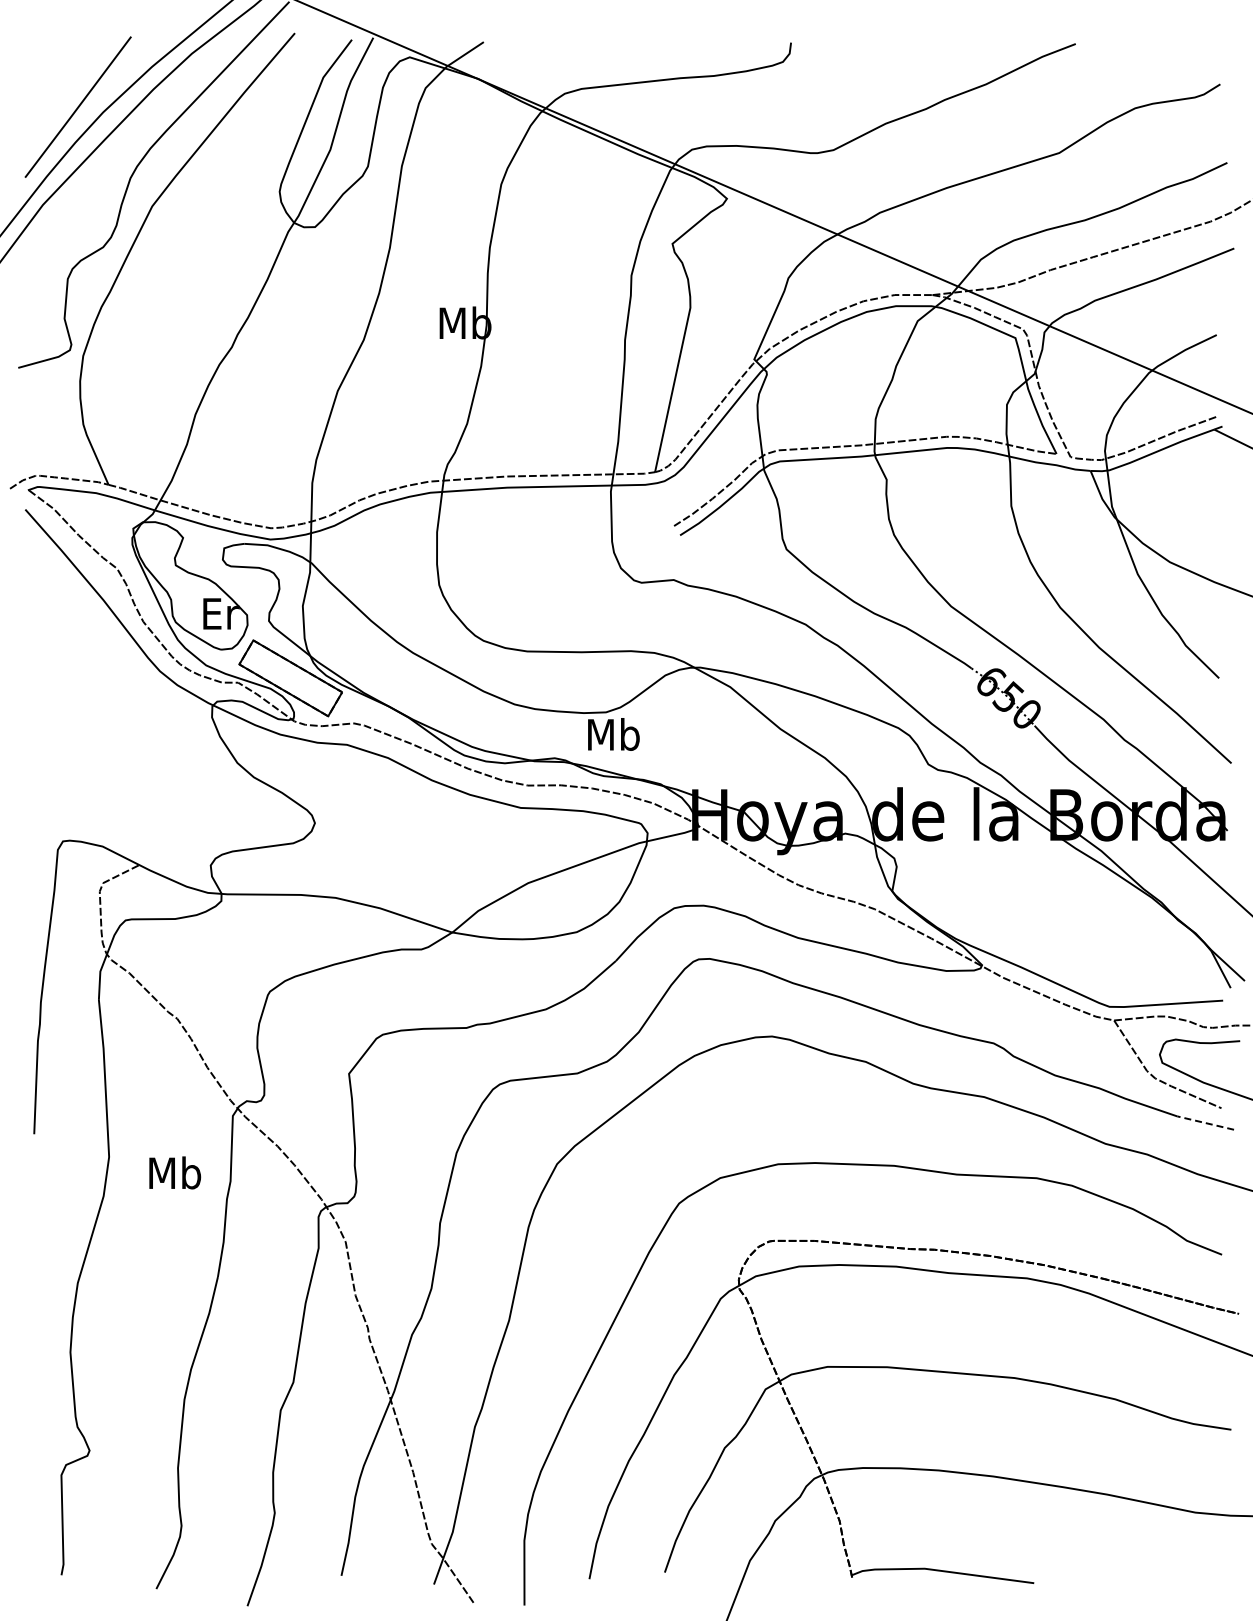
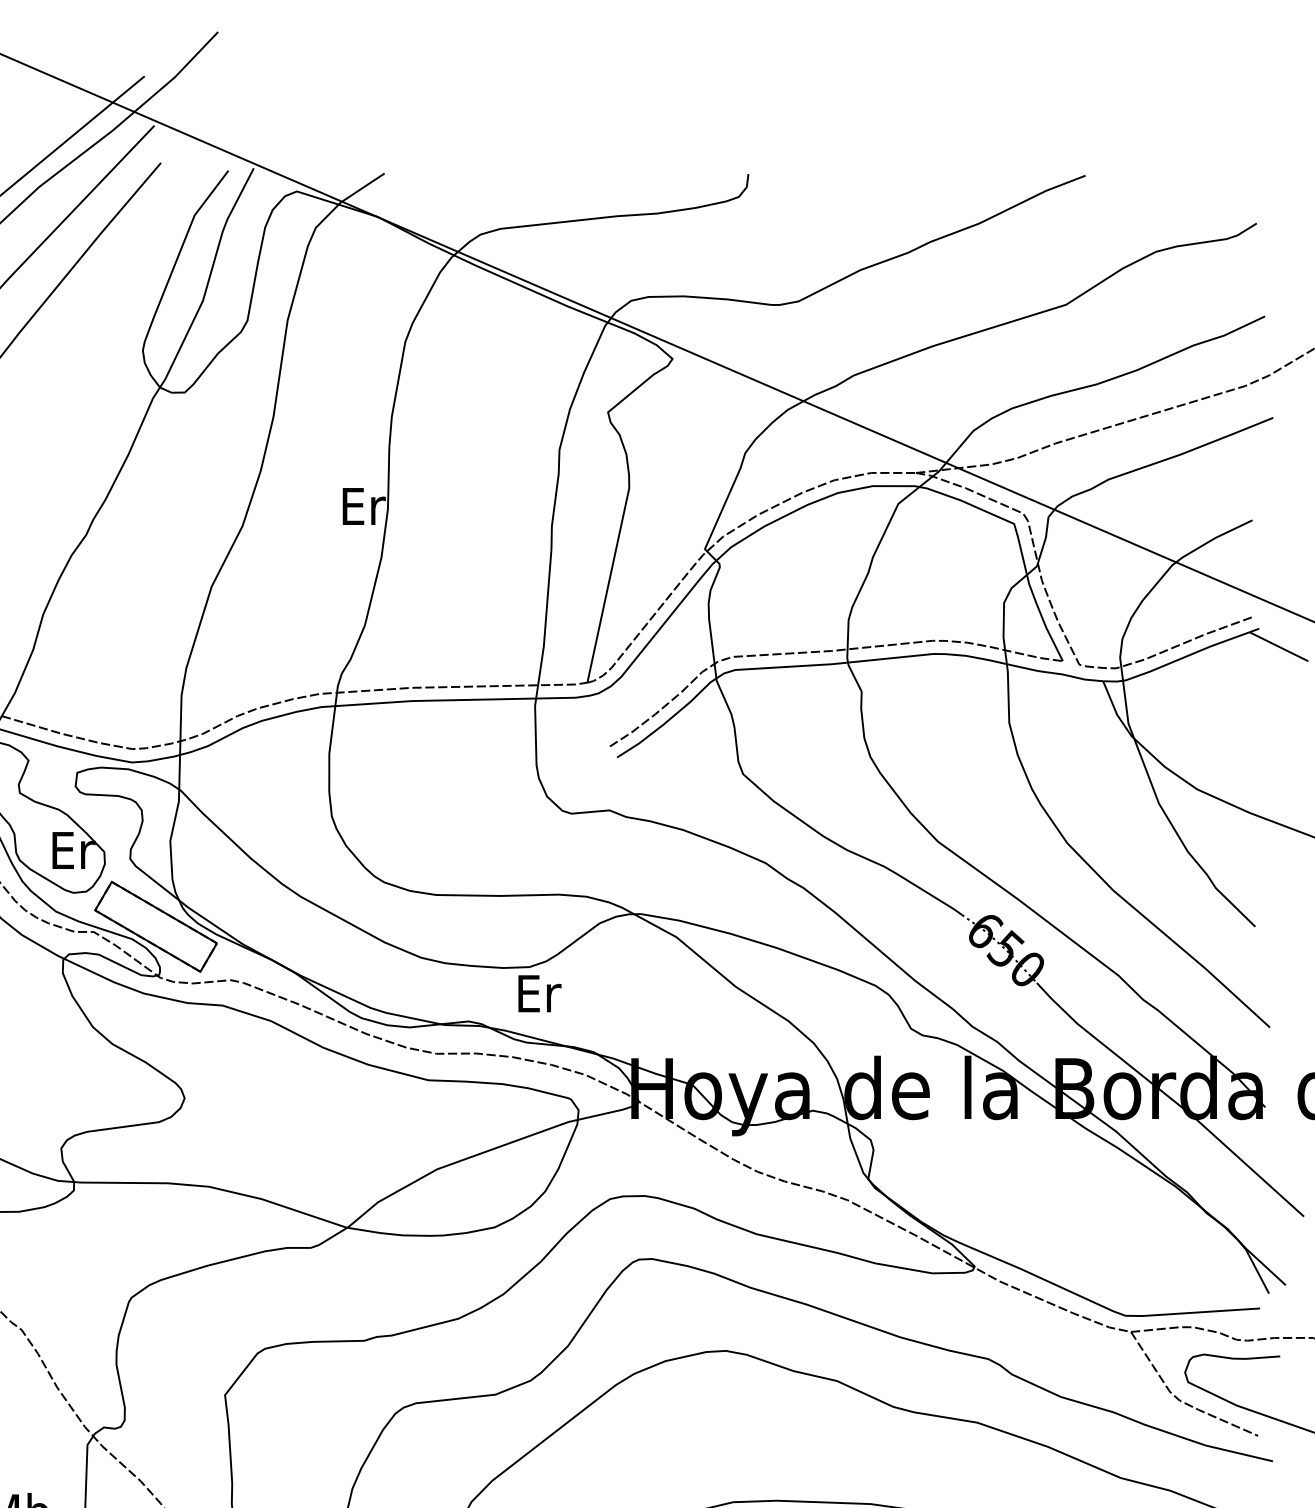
text: (465, 322) -> (362, 505), Mb -> Er
text: (613, 734) -> (538, 993), Mb -> Er
line: (1205, 1122) -> (1239, 1452), dashed -> solid

